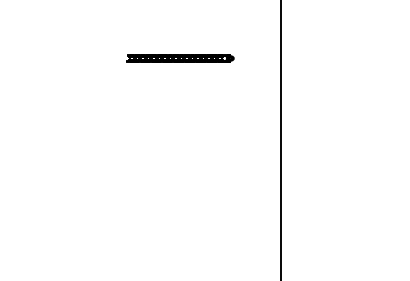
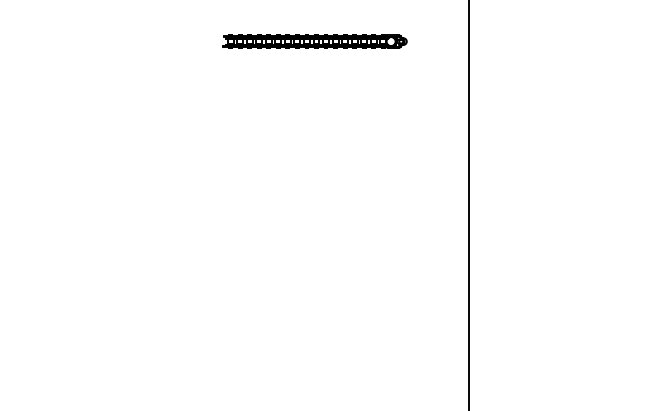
part: (180, 58) -> (314, 41), moved

